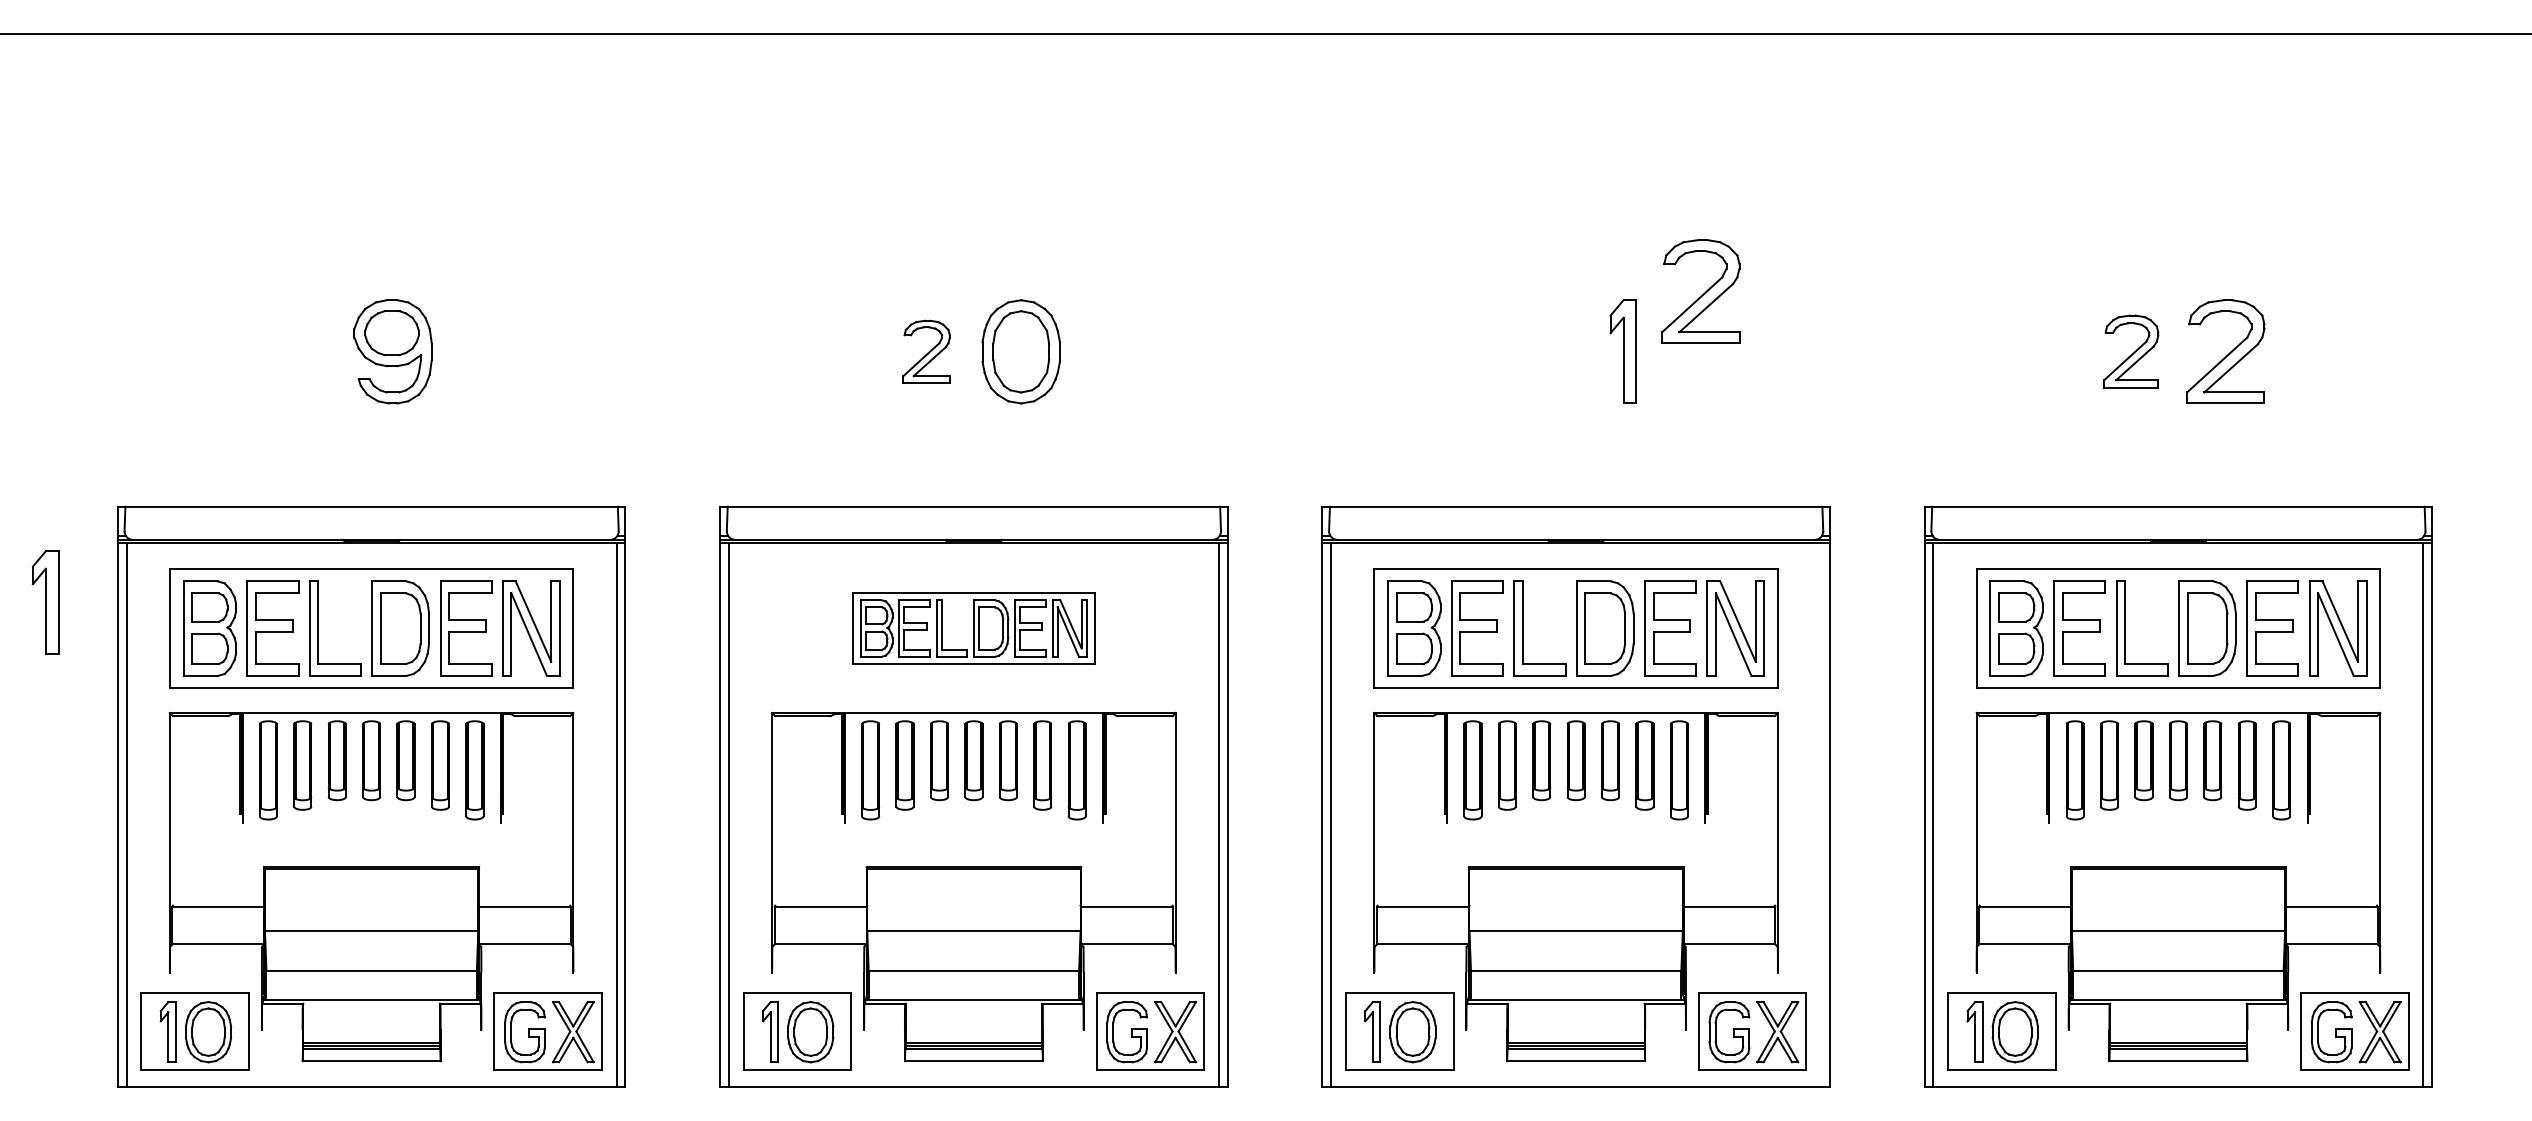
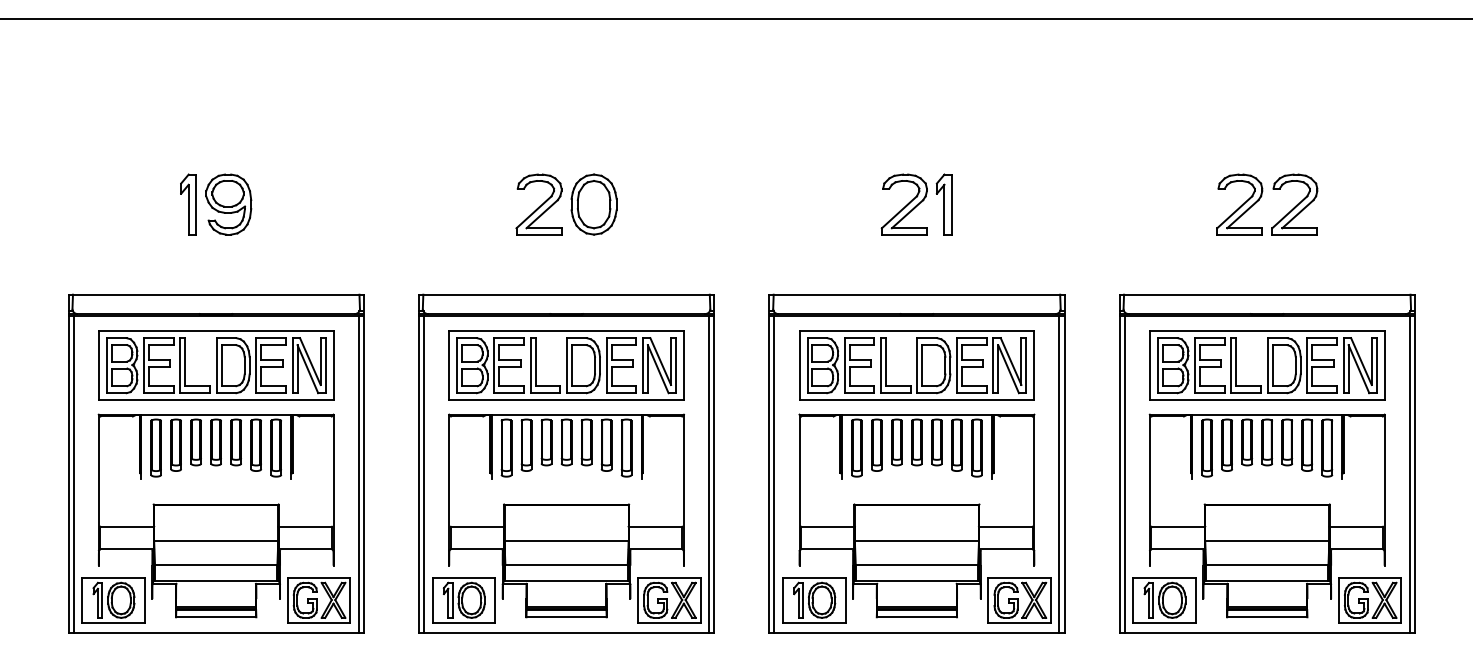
part: (1699, 291) -> (903, 204), moved
part: (925, 351) -> (538, 204), size x1.67
part: (2130, 351) -> (1239, 204), size x1.43
part: (45, 602) -> (188, 204), moved
part: (973, 628) -> (566, 365), size x1.67
line: (1821, 814) -> (1059, 473), added

